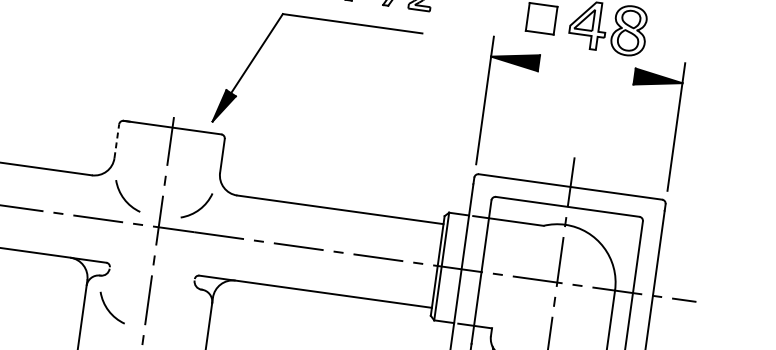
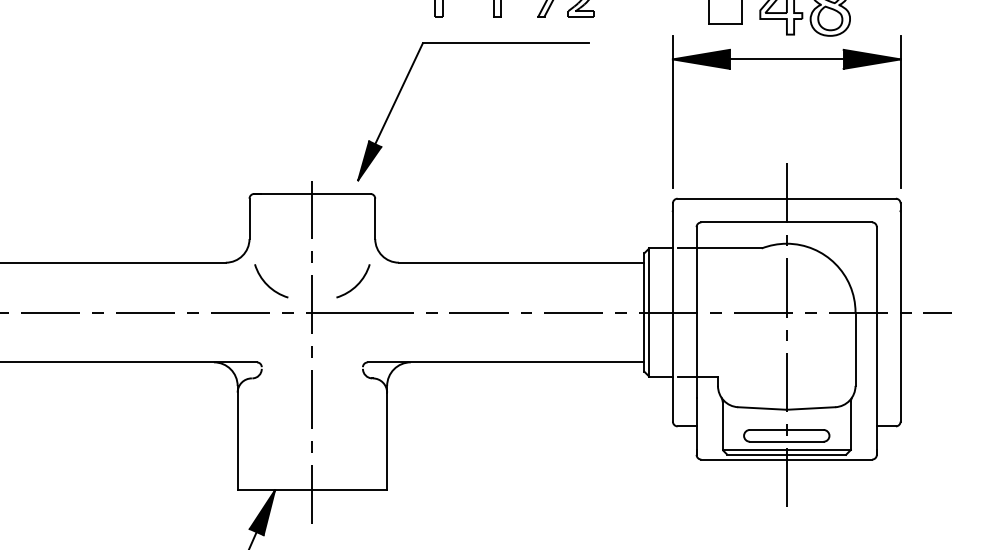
line: (586, 69) -> (786, 59), added
line: (116, 140) -> (249, 218), dashed -> solid
curve: (109, 310) -> (268, 417), removed

